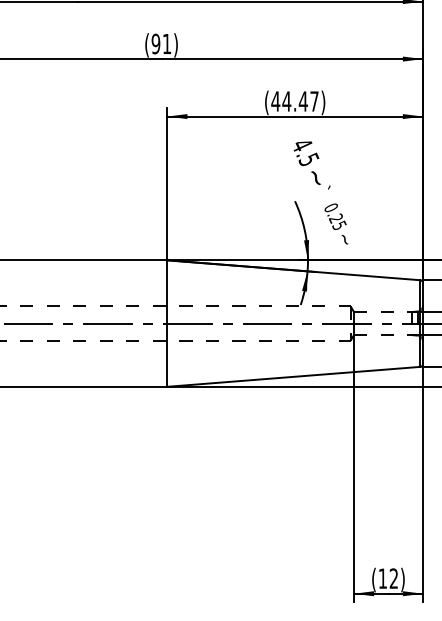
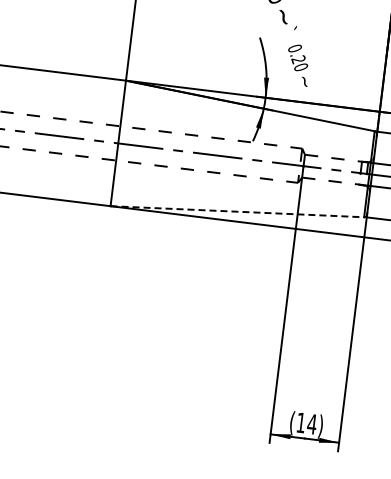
text: (339, 224) -> (301, 66), 0.25 -> 0.20
line: (293, 376) -> (237, 211), solid -> dashed
text: (393, 578) -> (311, 424), (12) -> (14)

